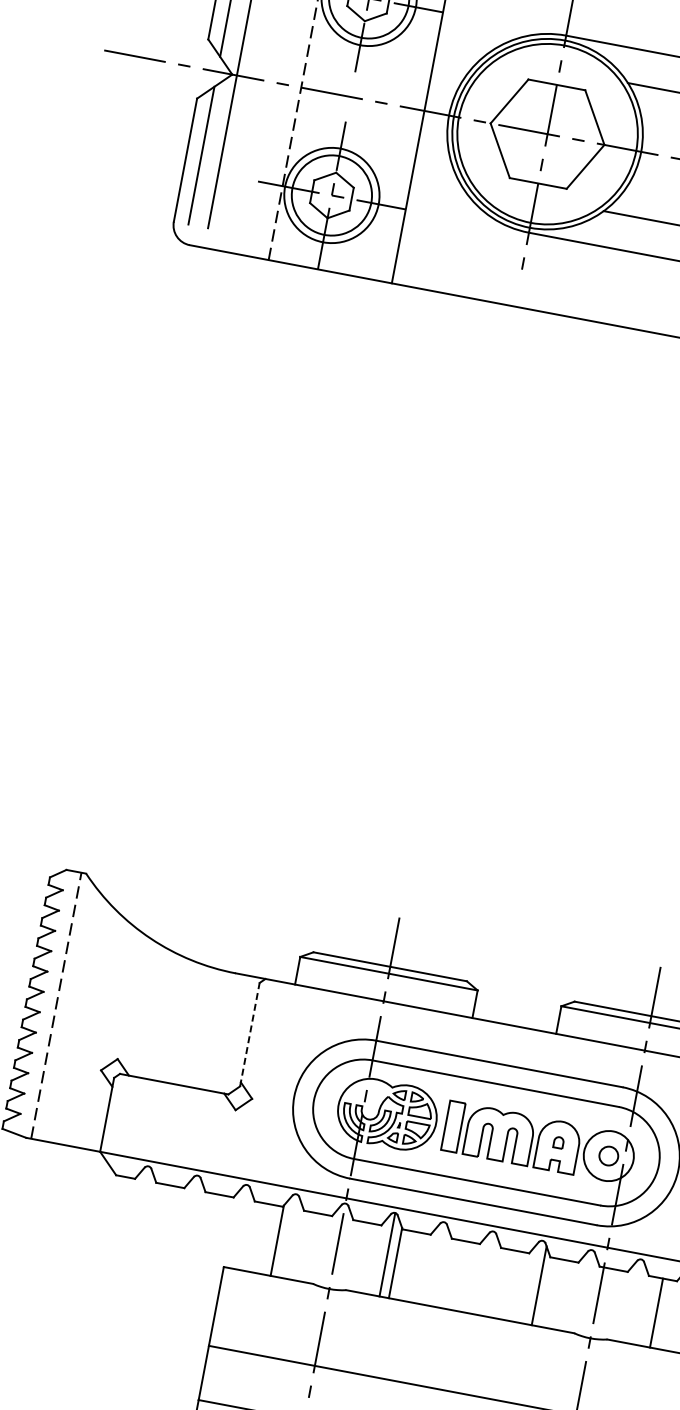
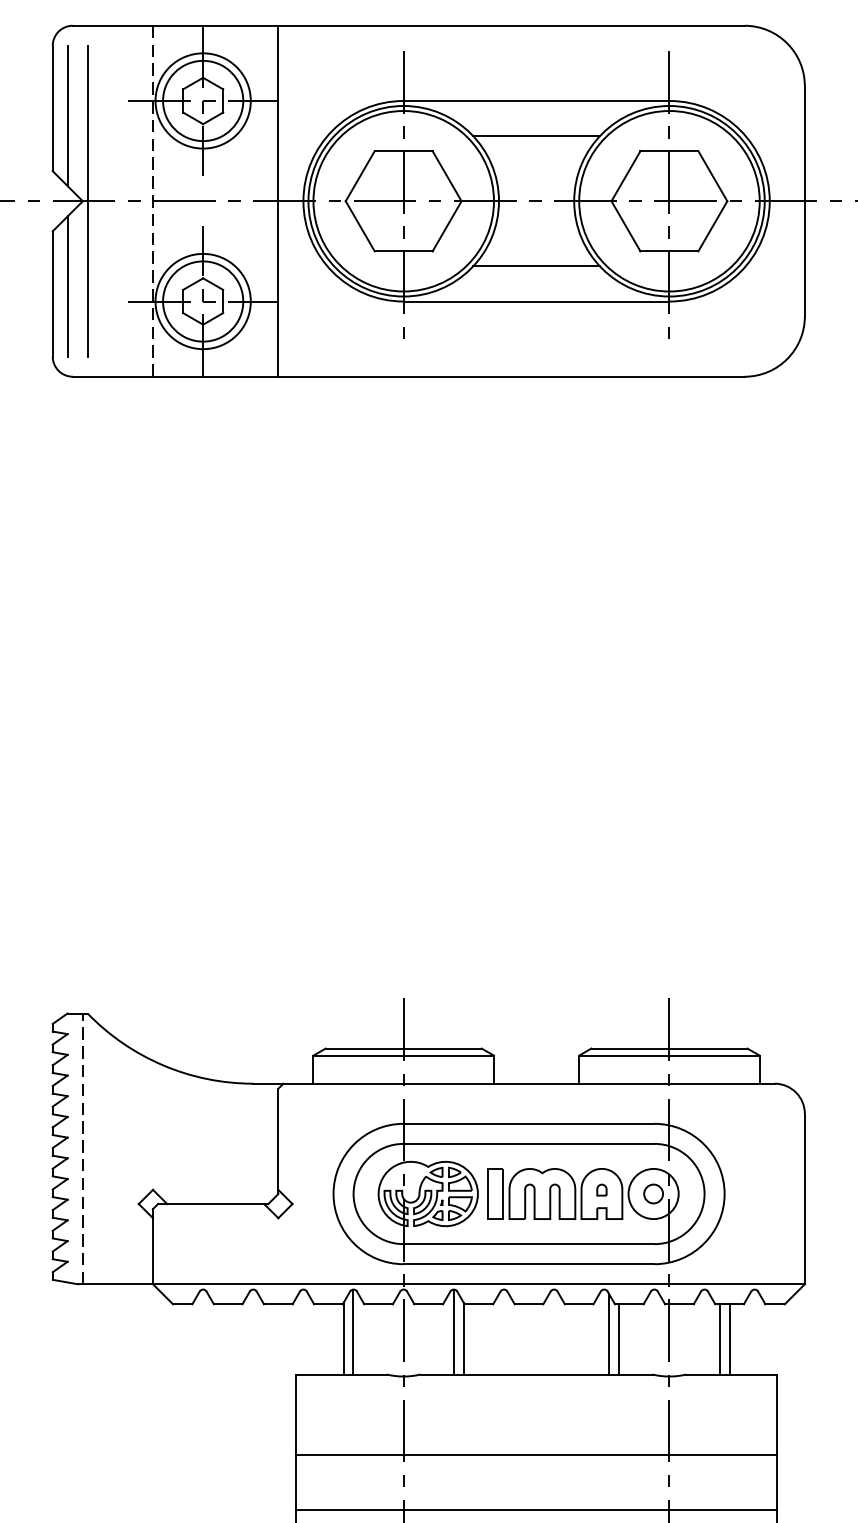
line: (249, 1034) -> (278, 1141), dashed -> solid
line: (287, 1235) -> (352, 1331), added
line: (547, 1292) -> (618, 1339), added
line: (647, 1311) -> (720, 1339), added

